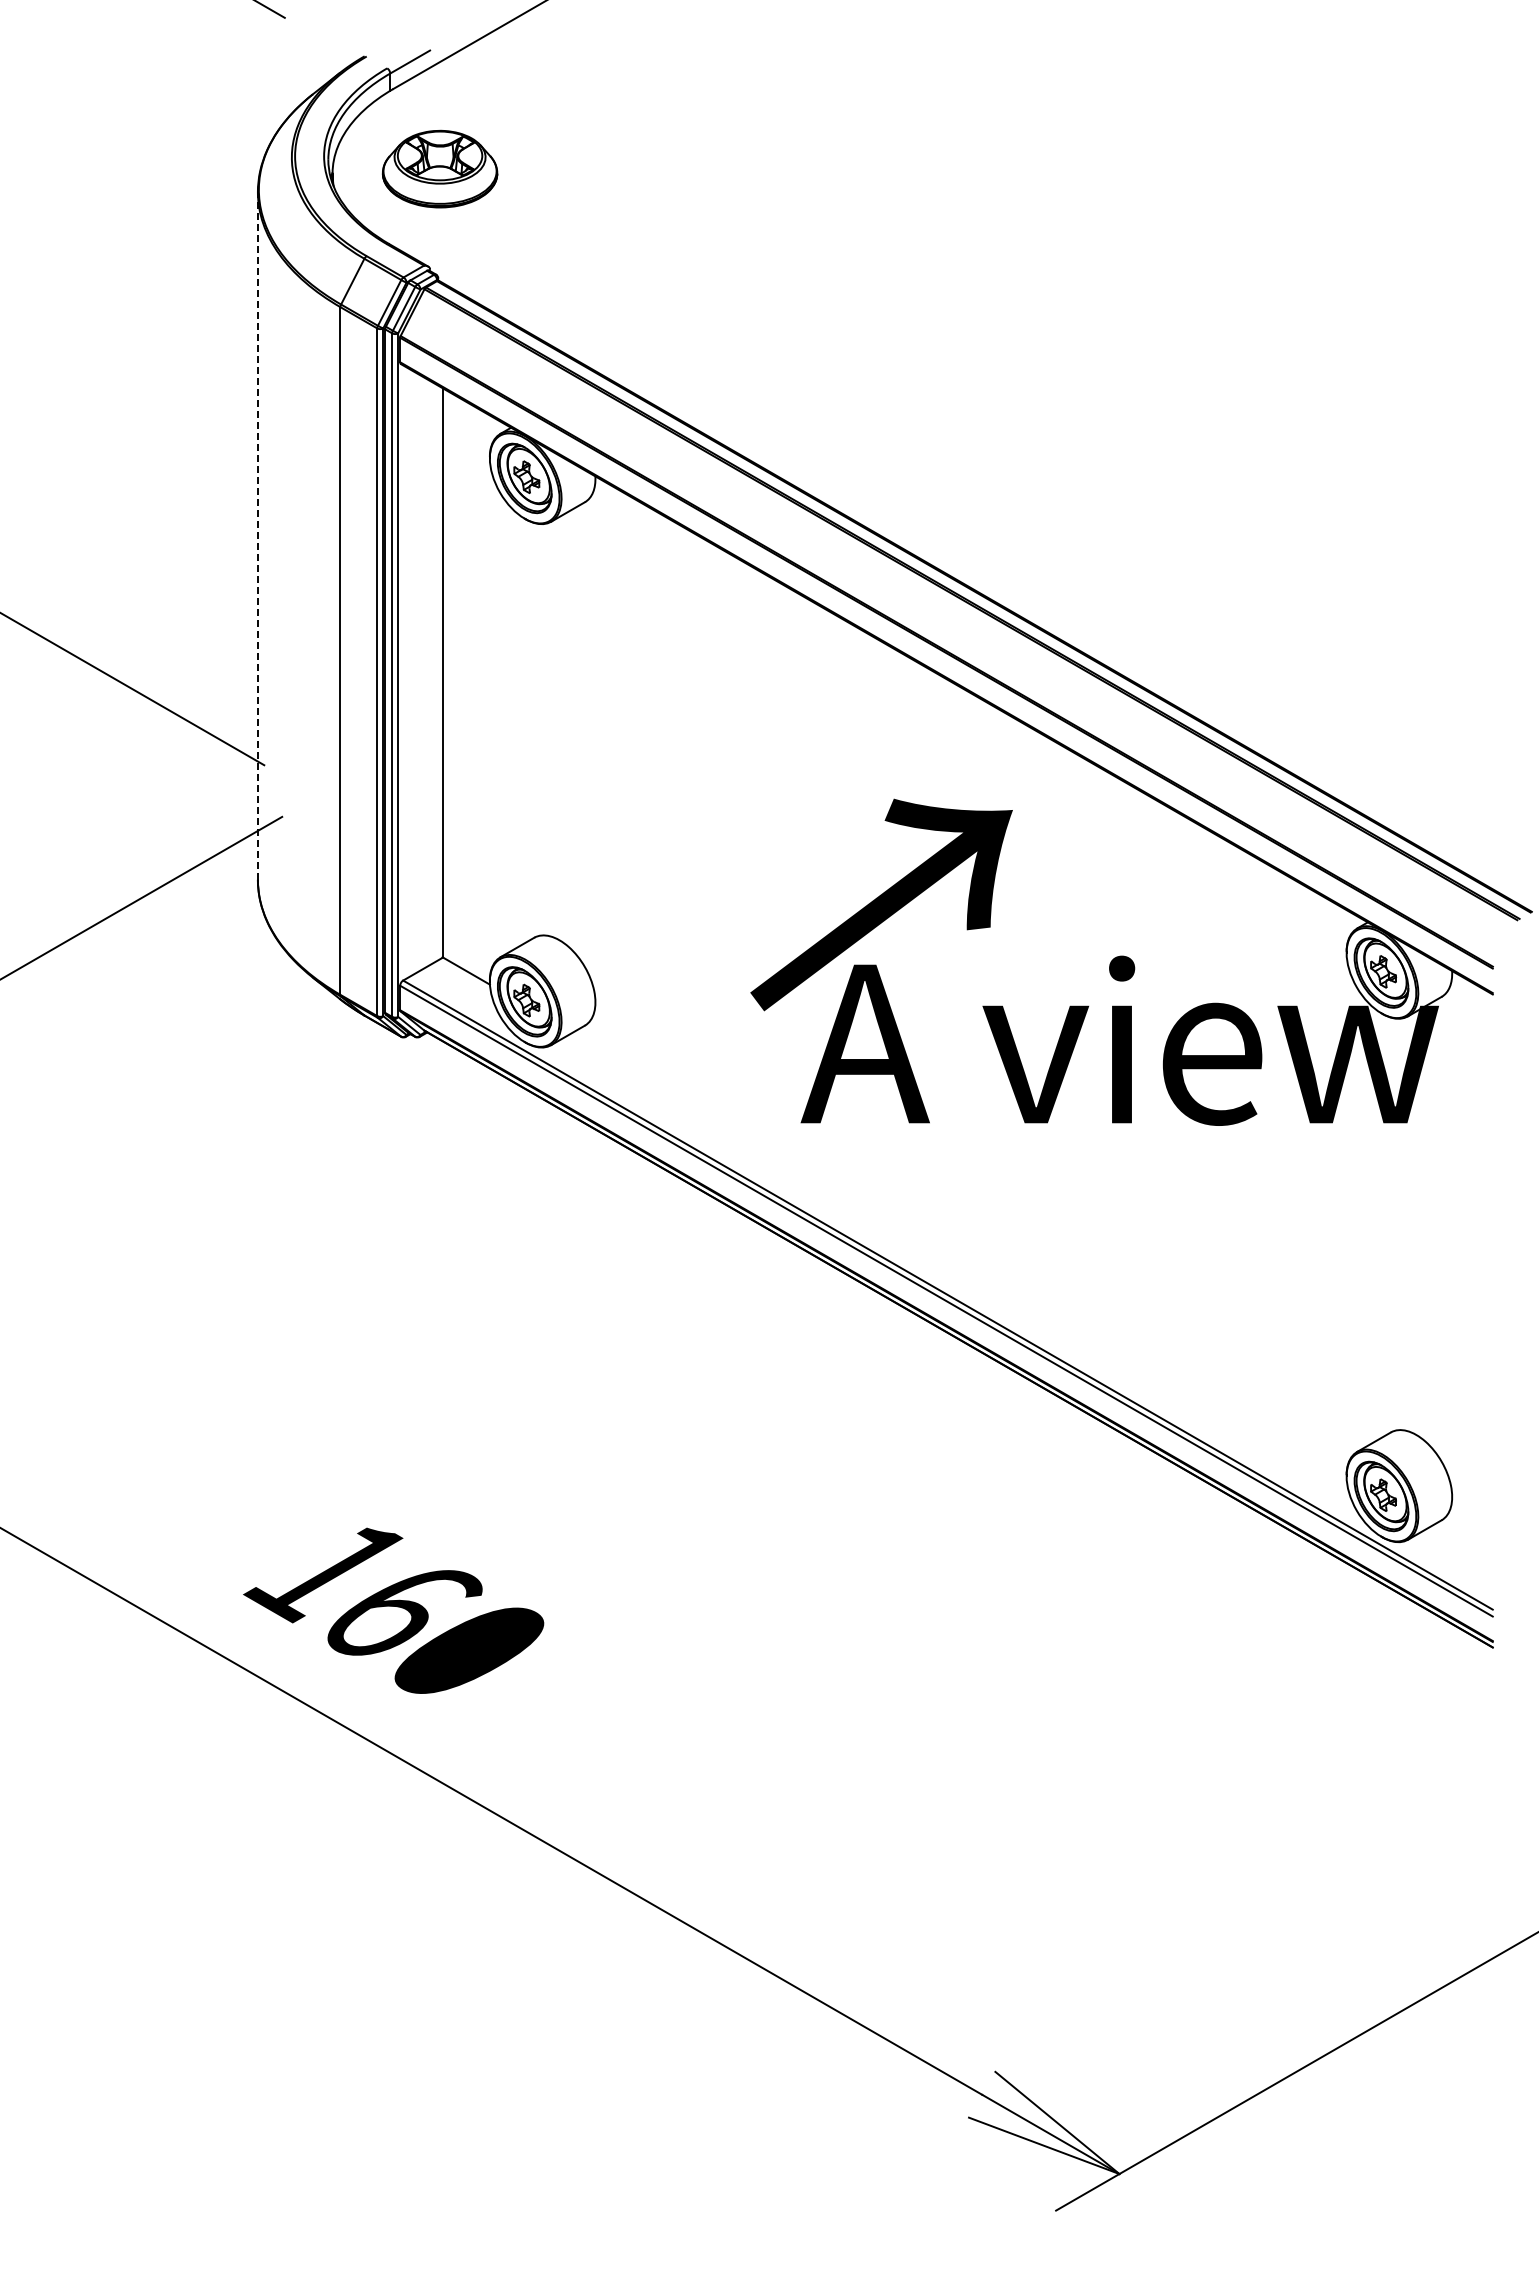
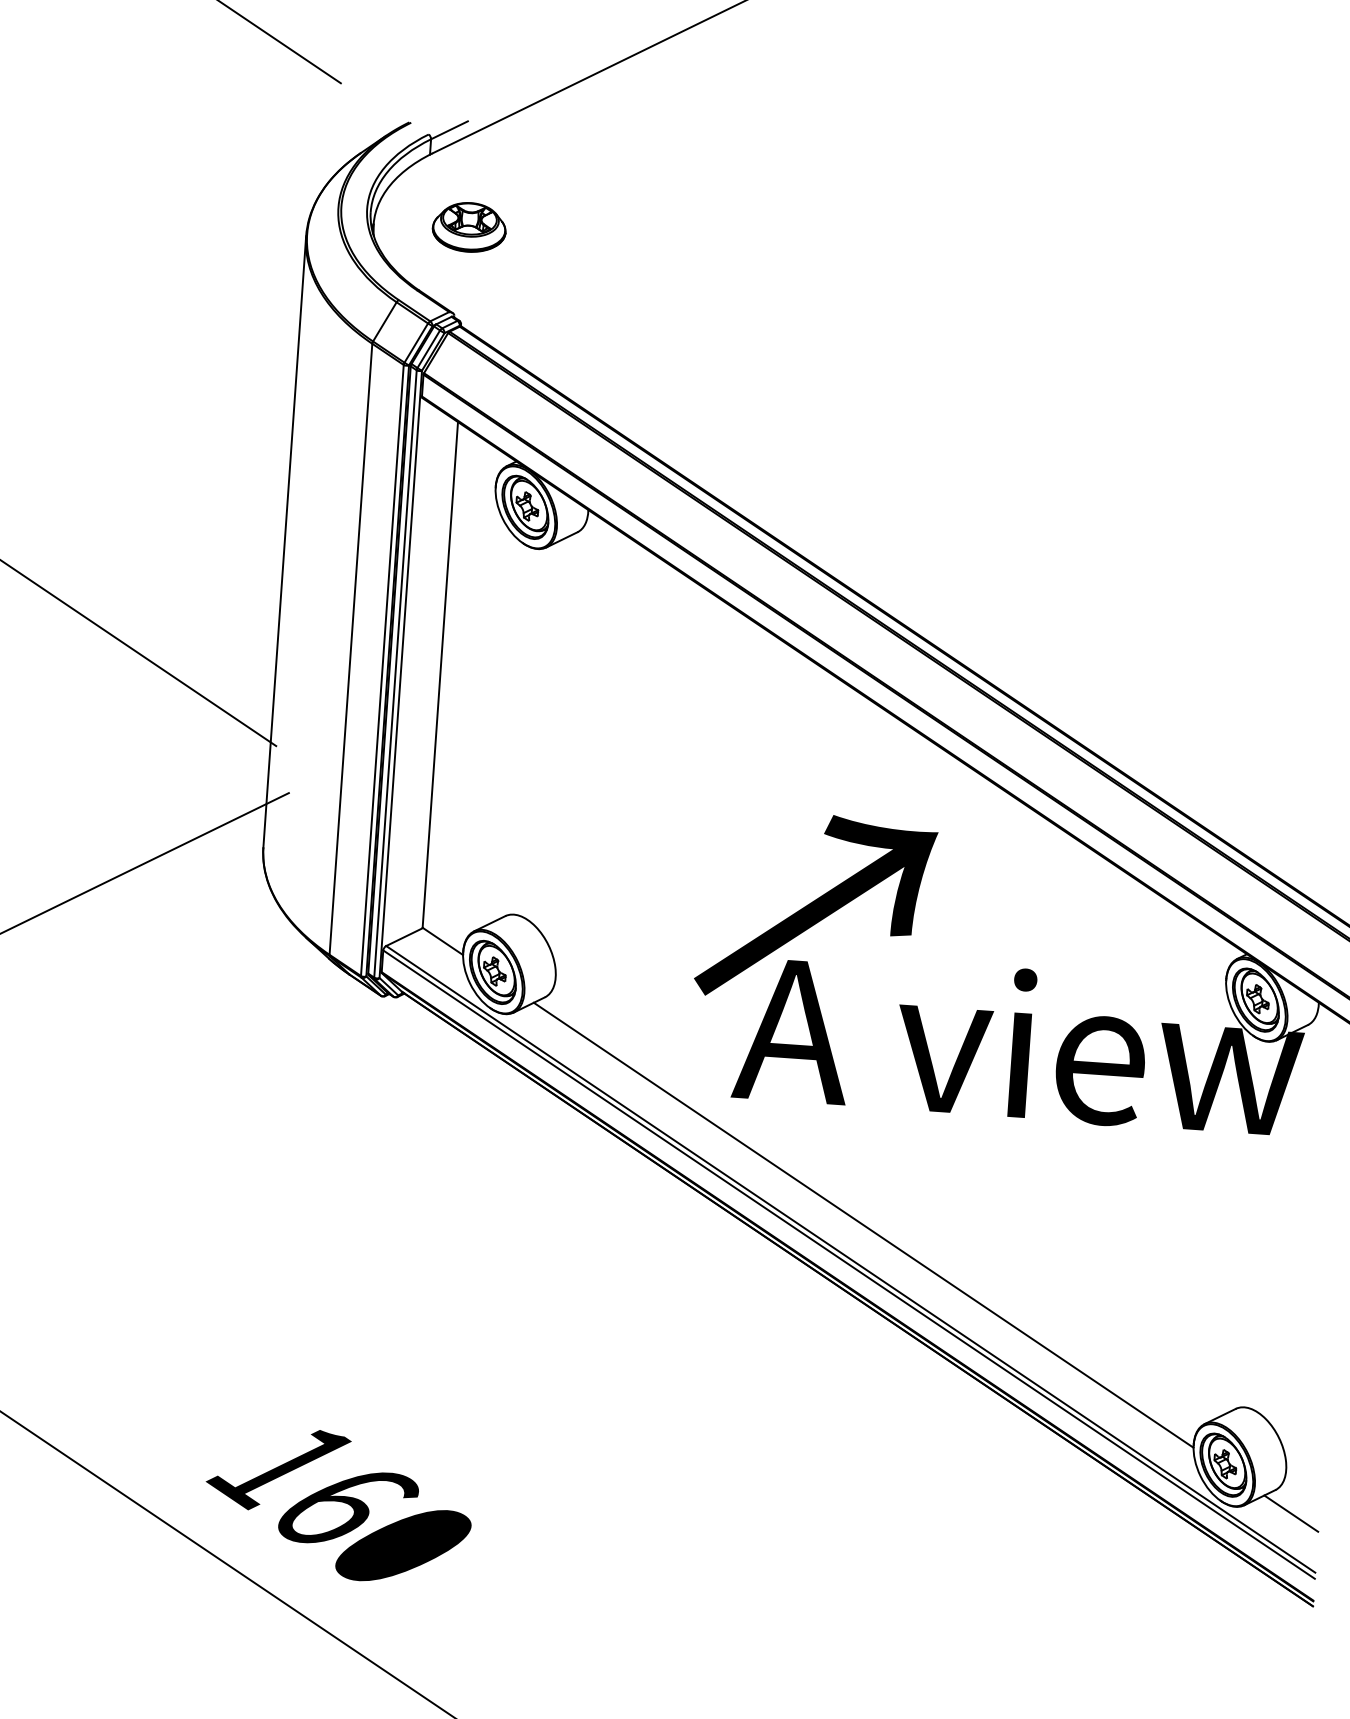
part: (439, 169) -> (468, 227), size x0.71
line: (257, 535) -> (284, 541), dashed -> solid
line: (959, 1255) -> (863, 1224), added
line: (1460, 1545) -> (1290, 1513), added

